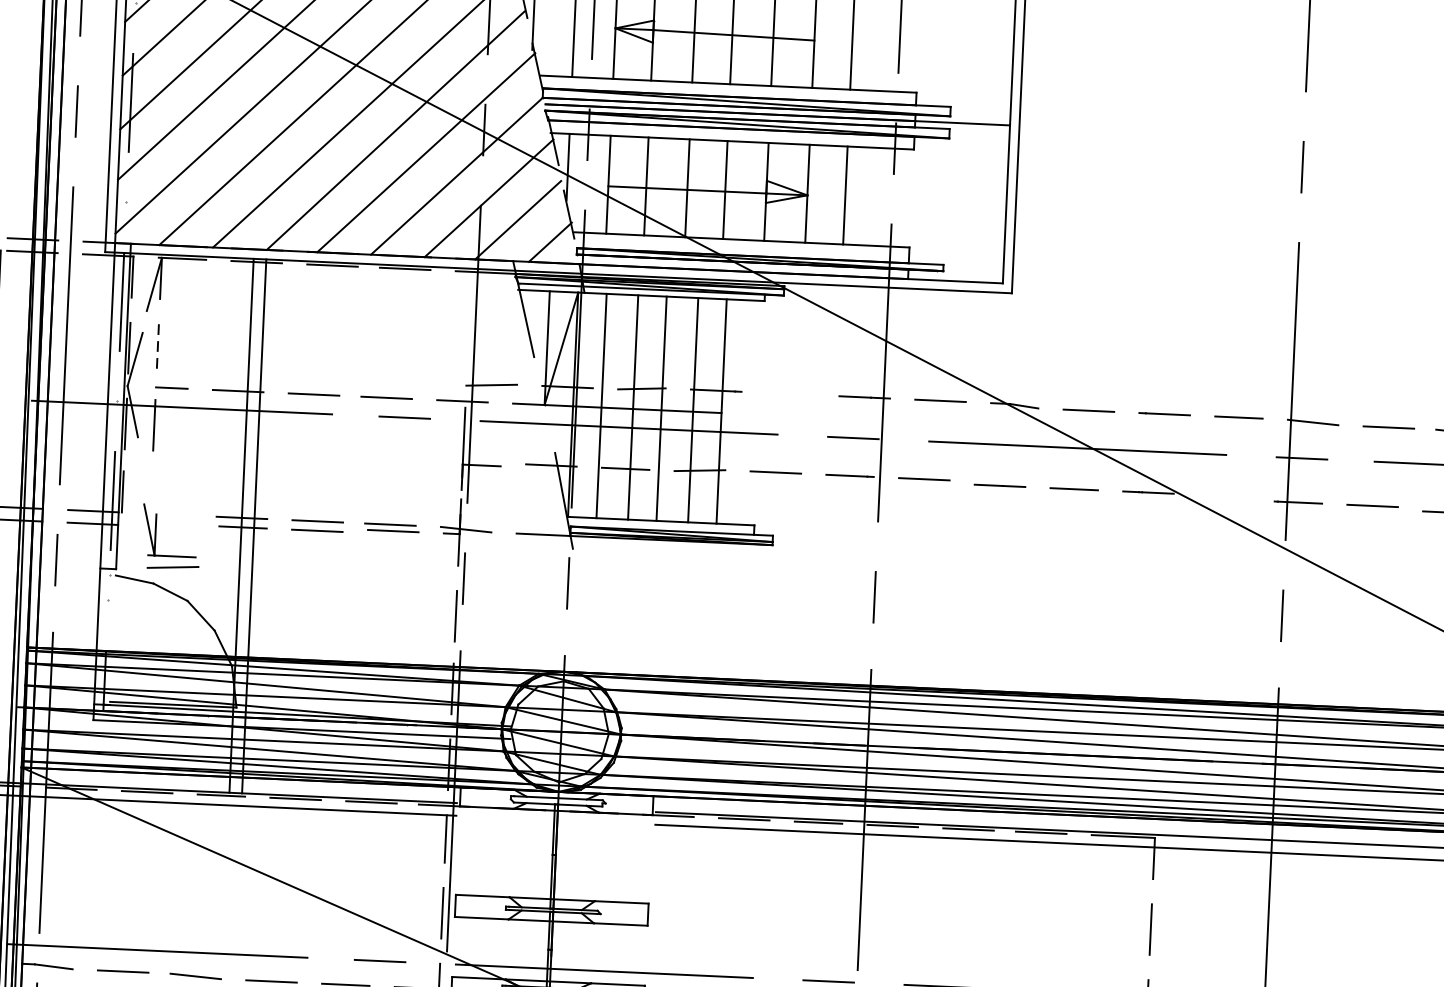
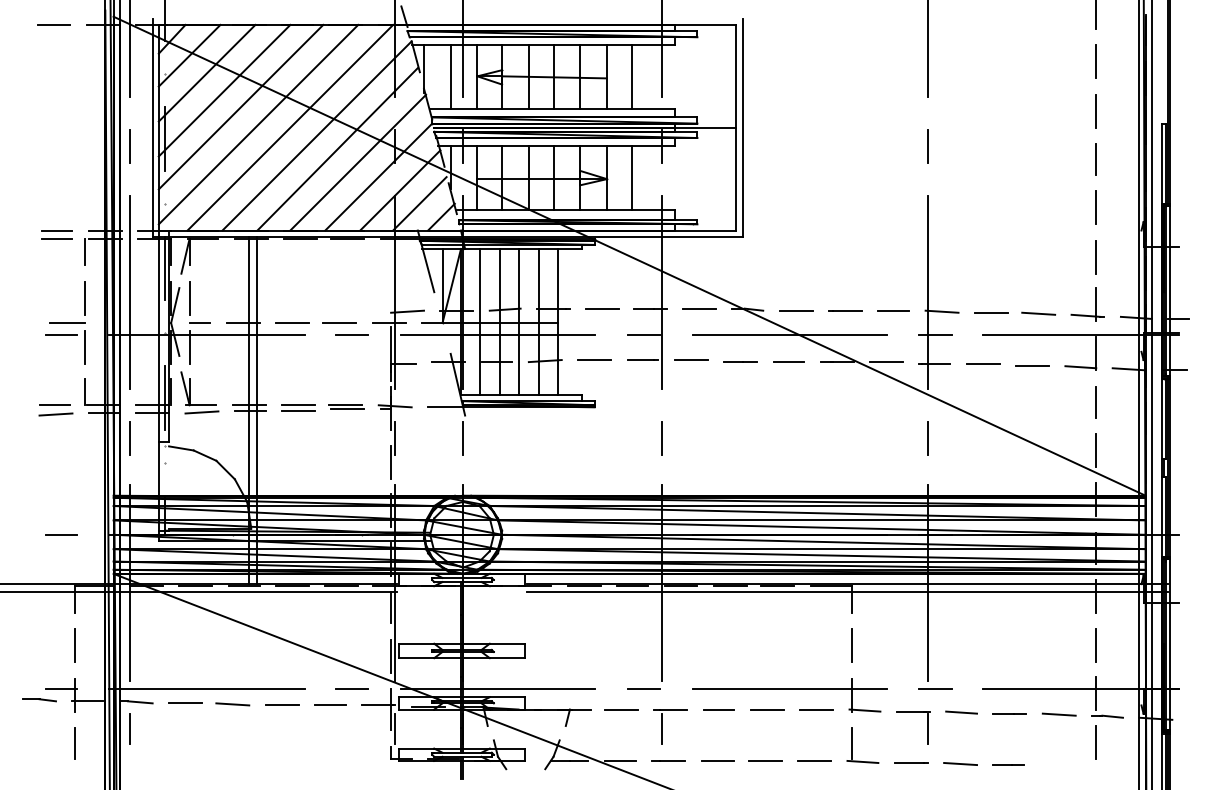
line: (157, 349) -> (189, 298), dashed -> solid
line: (791, 393) -> (602, 308), added
line: (1224, 496) -> (886, 362), added
part: (156, 535) -> (190, 392), moved

